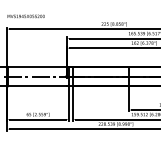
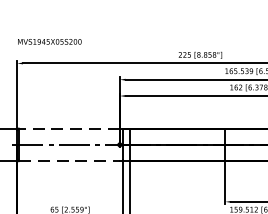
line: (37, 67) -> (69, 129), solid -> dashed
line: (37, 86) -> (69, 161), solid -> dashed

